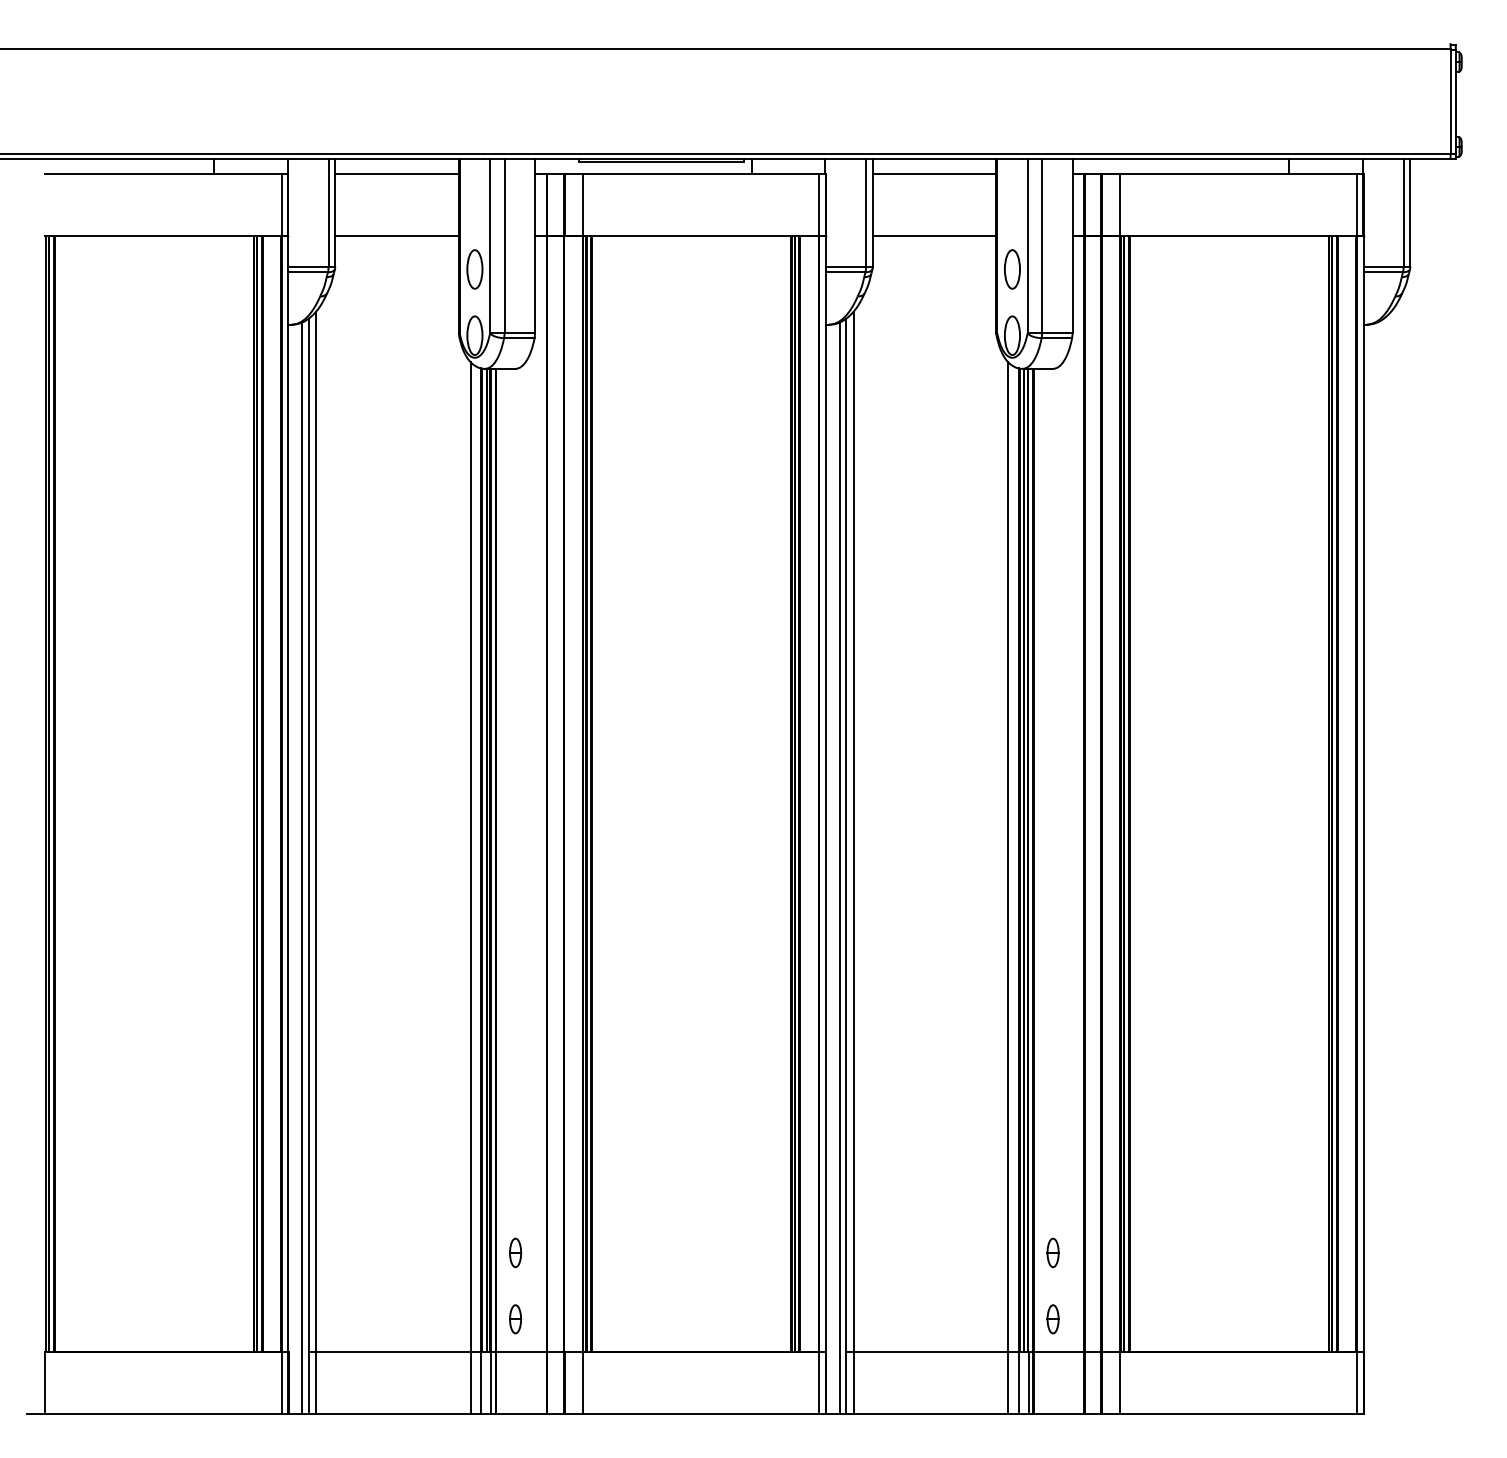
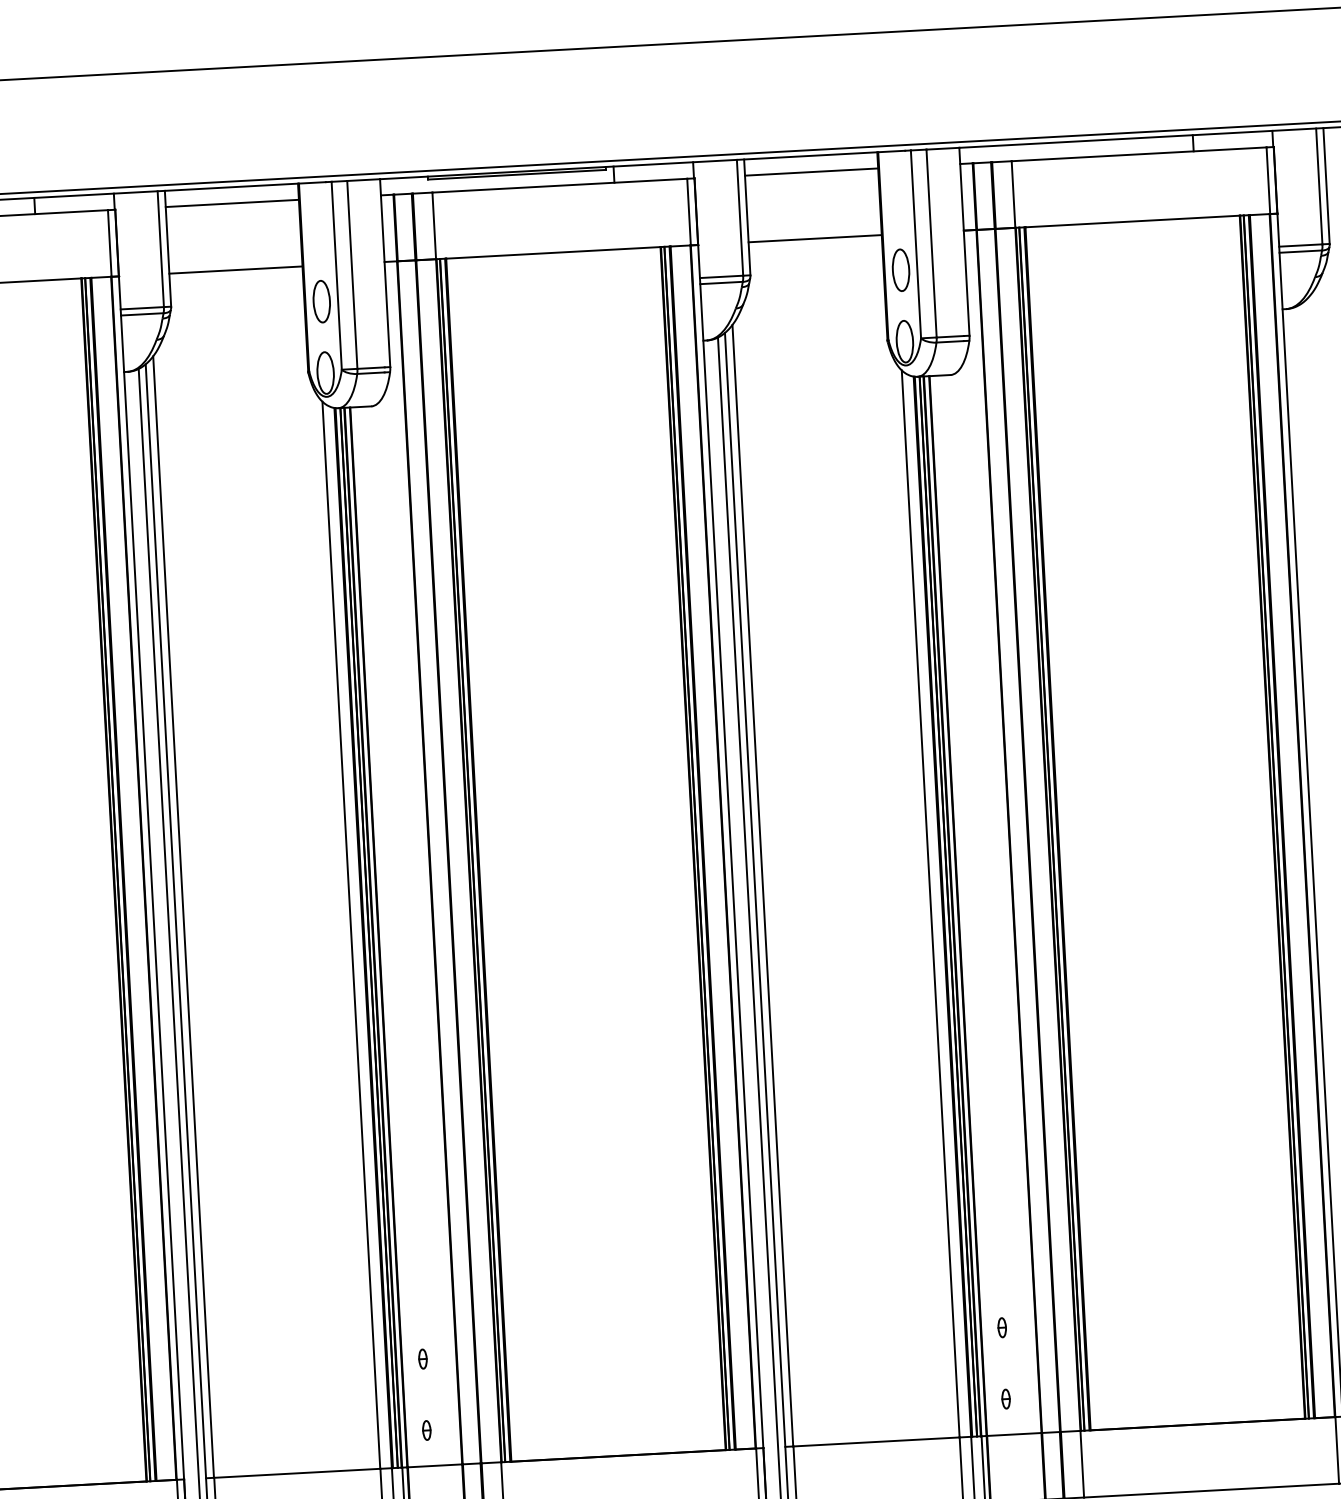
part: (515, 1252) -> (422, 1358), size x0.62
part: (1052, 1252) -> (1001, 1327), size x0.62
part: (515, 1318) -> (426, 1429), size x0.62
part: (1052, 1318) -> (1005, 1398), size x0.62

